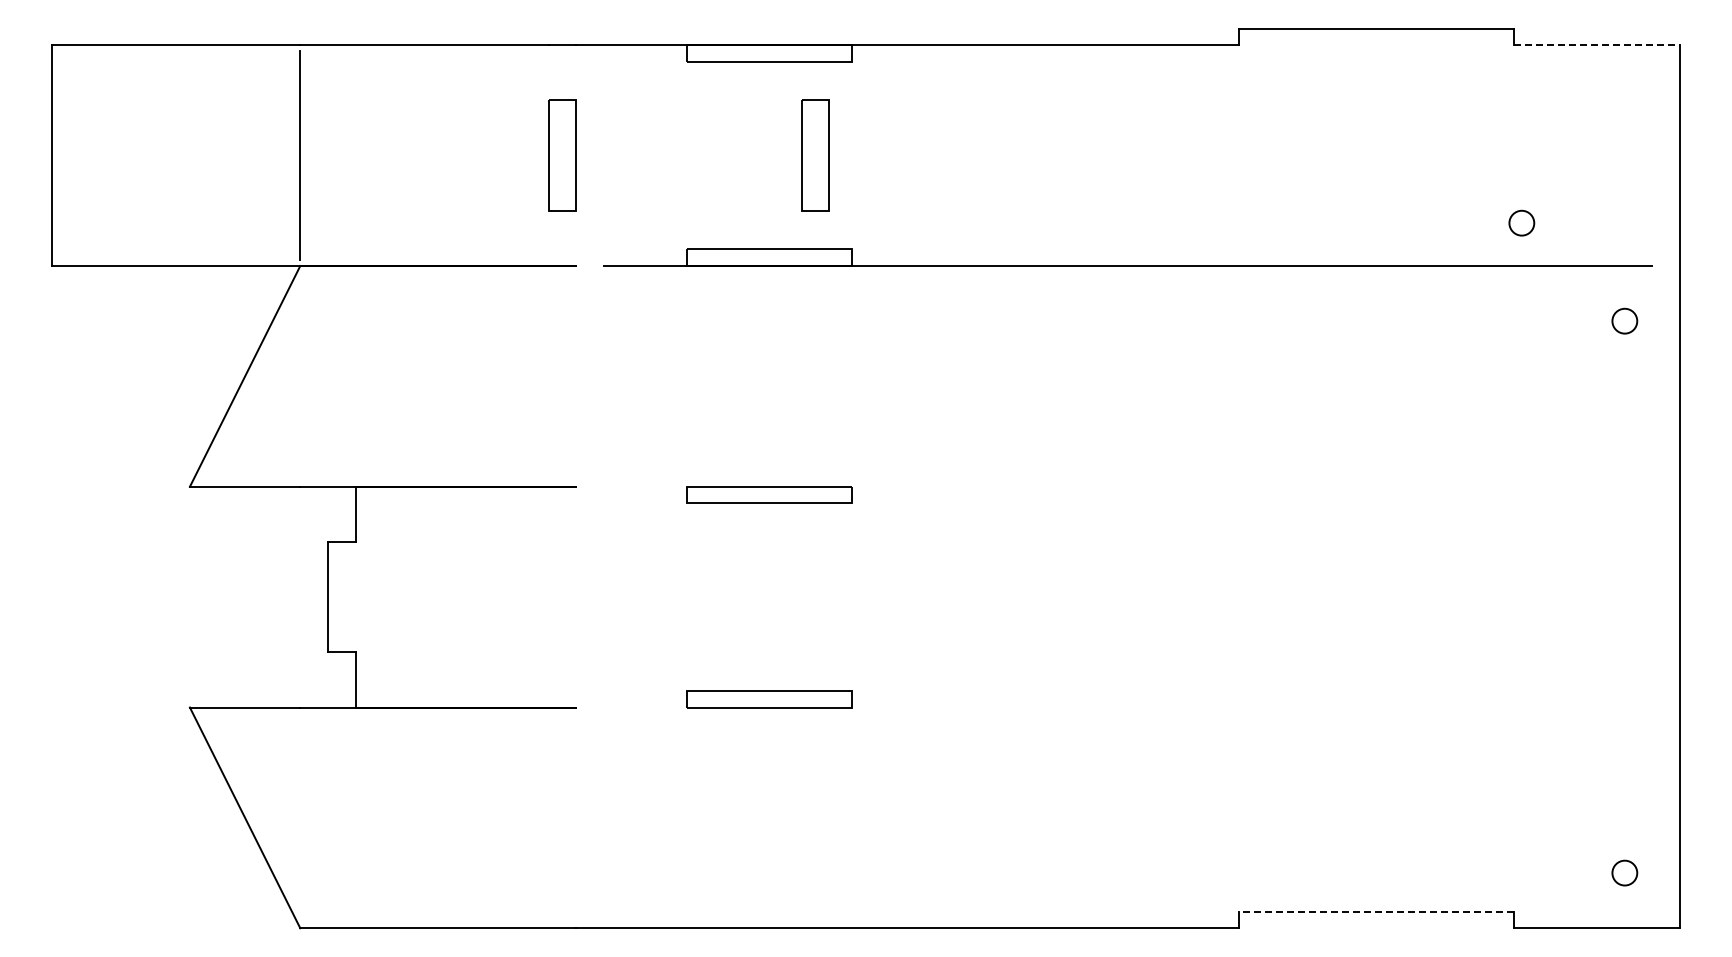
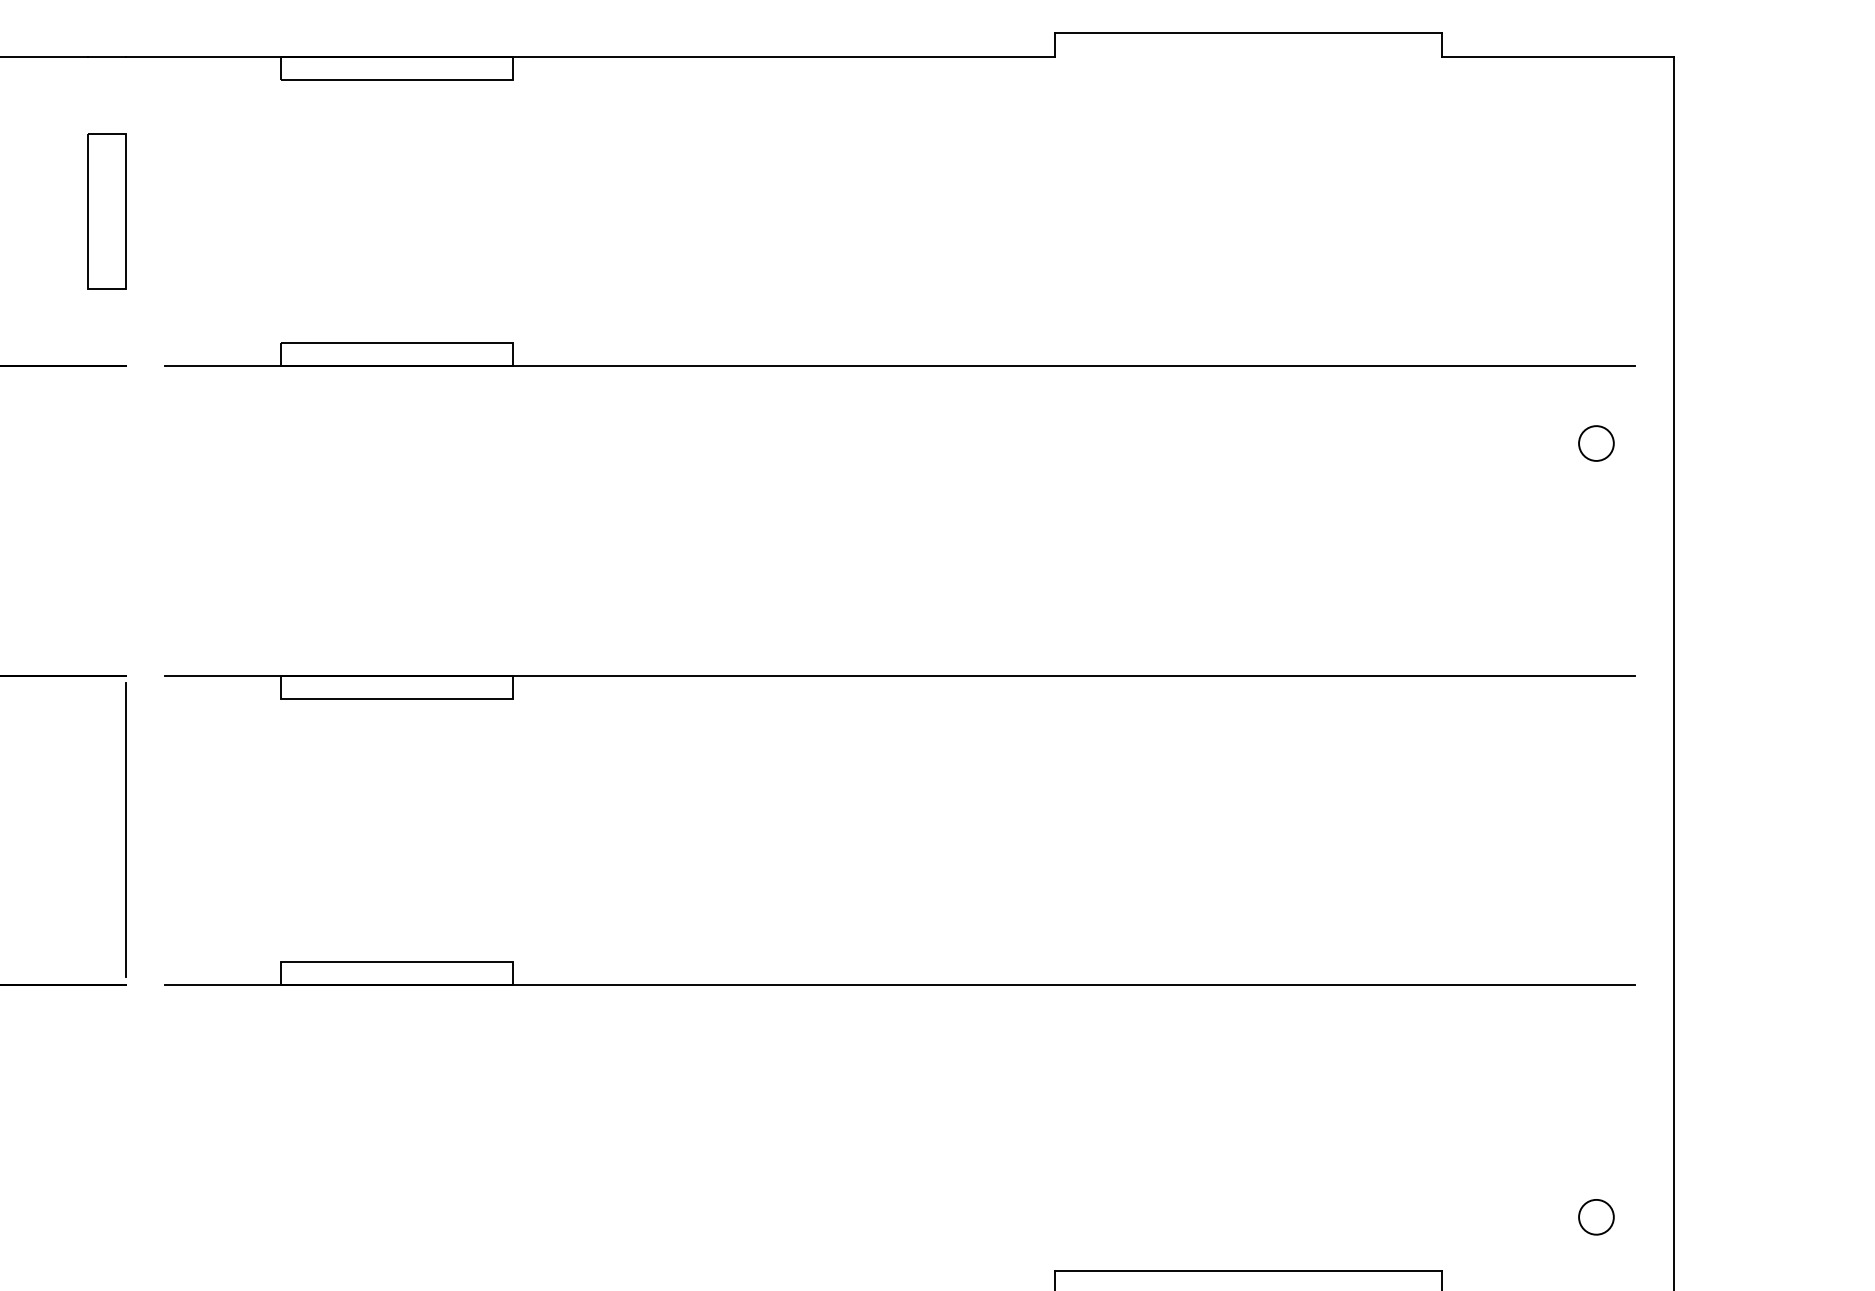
line: (1597, 45) -> (1558, 56), dashed -> solid
part: (815, 155) -> (461, 211), removed
circle: (1521, 222) -> (1451, 305), removed
line: (1127, 486) -> (899, 675), added
line: (576, 597) -> (126, 830), added
line: (1127, 707) -> (899, 985), added
line: (1376, 911) -> (1248, 1271), dashed -> solid

